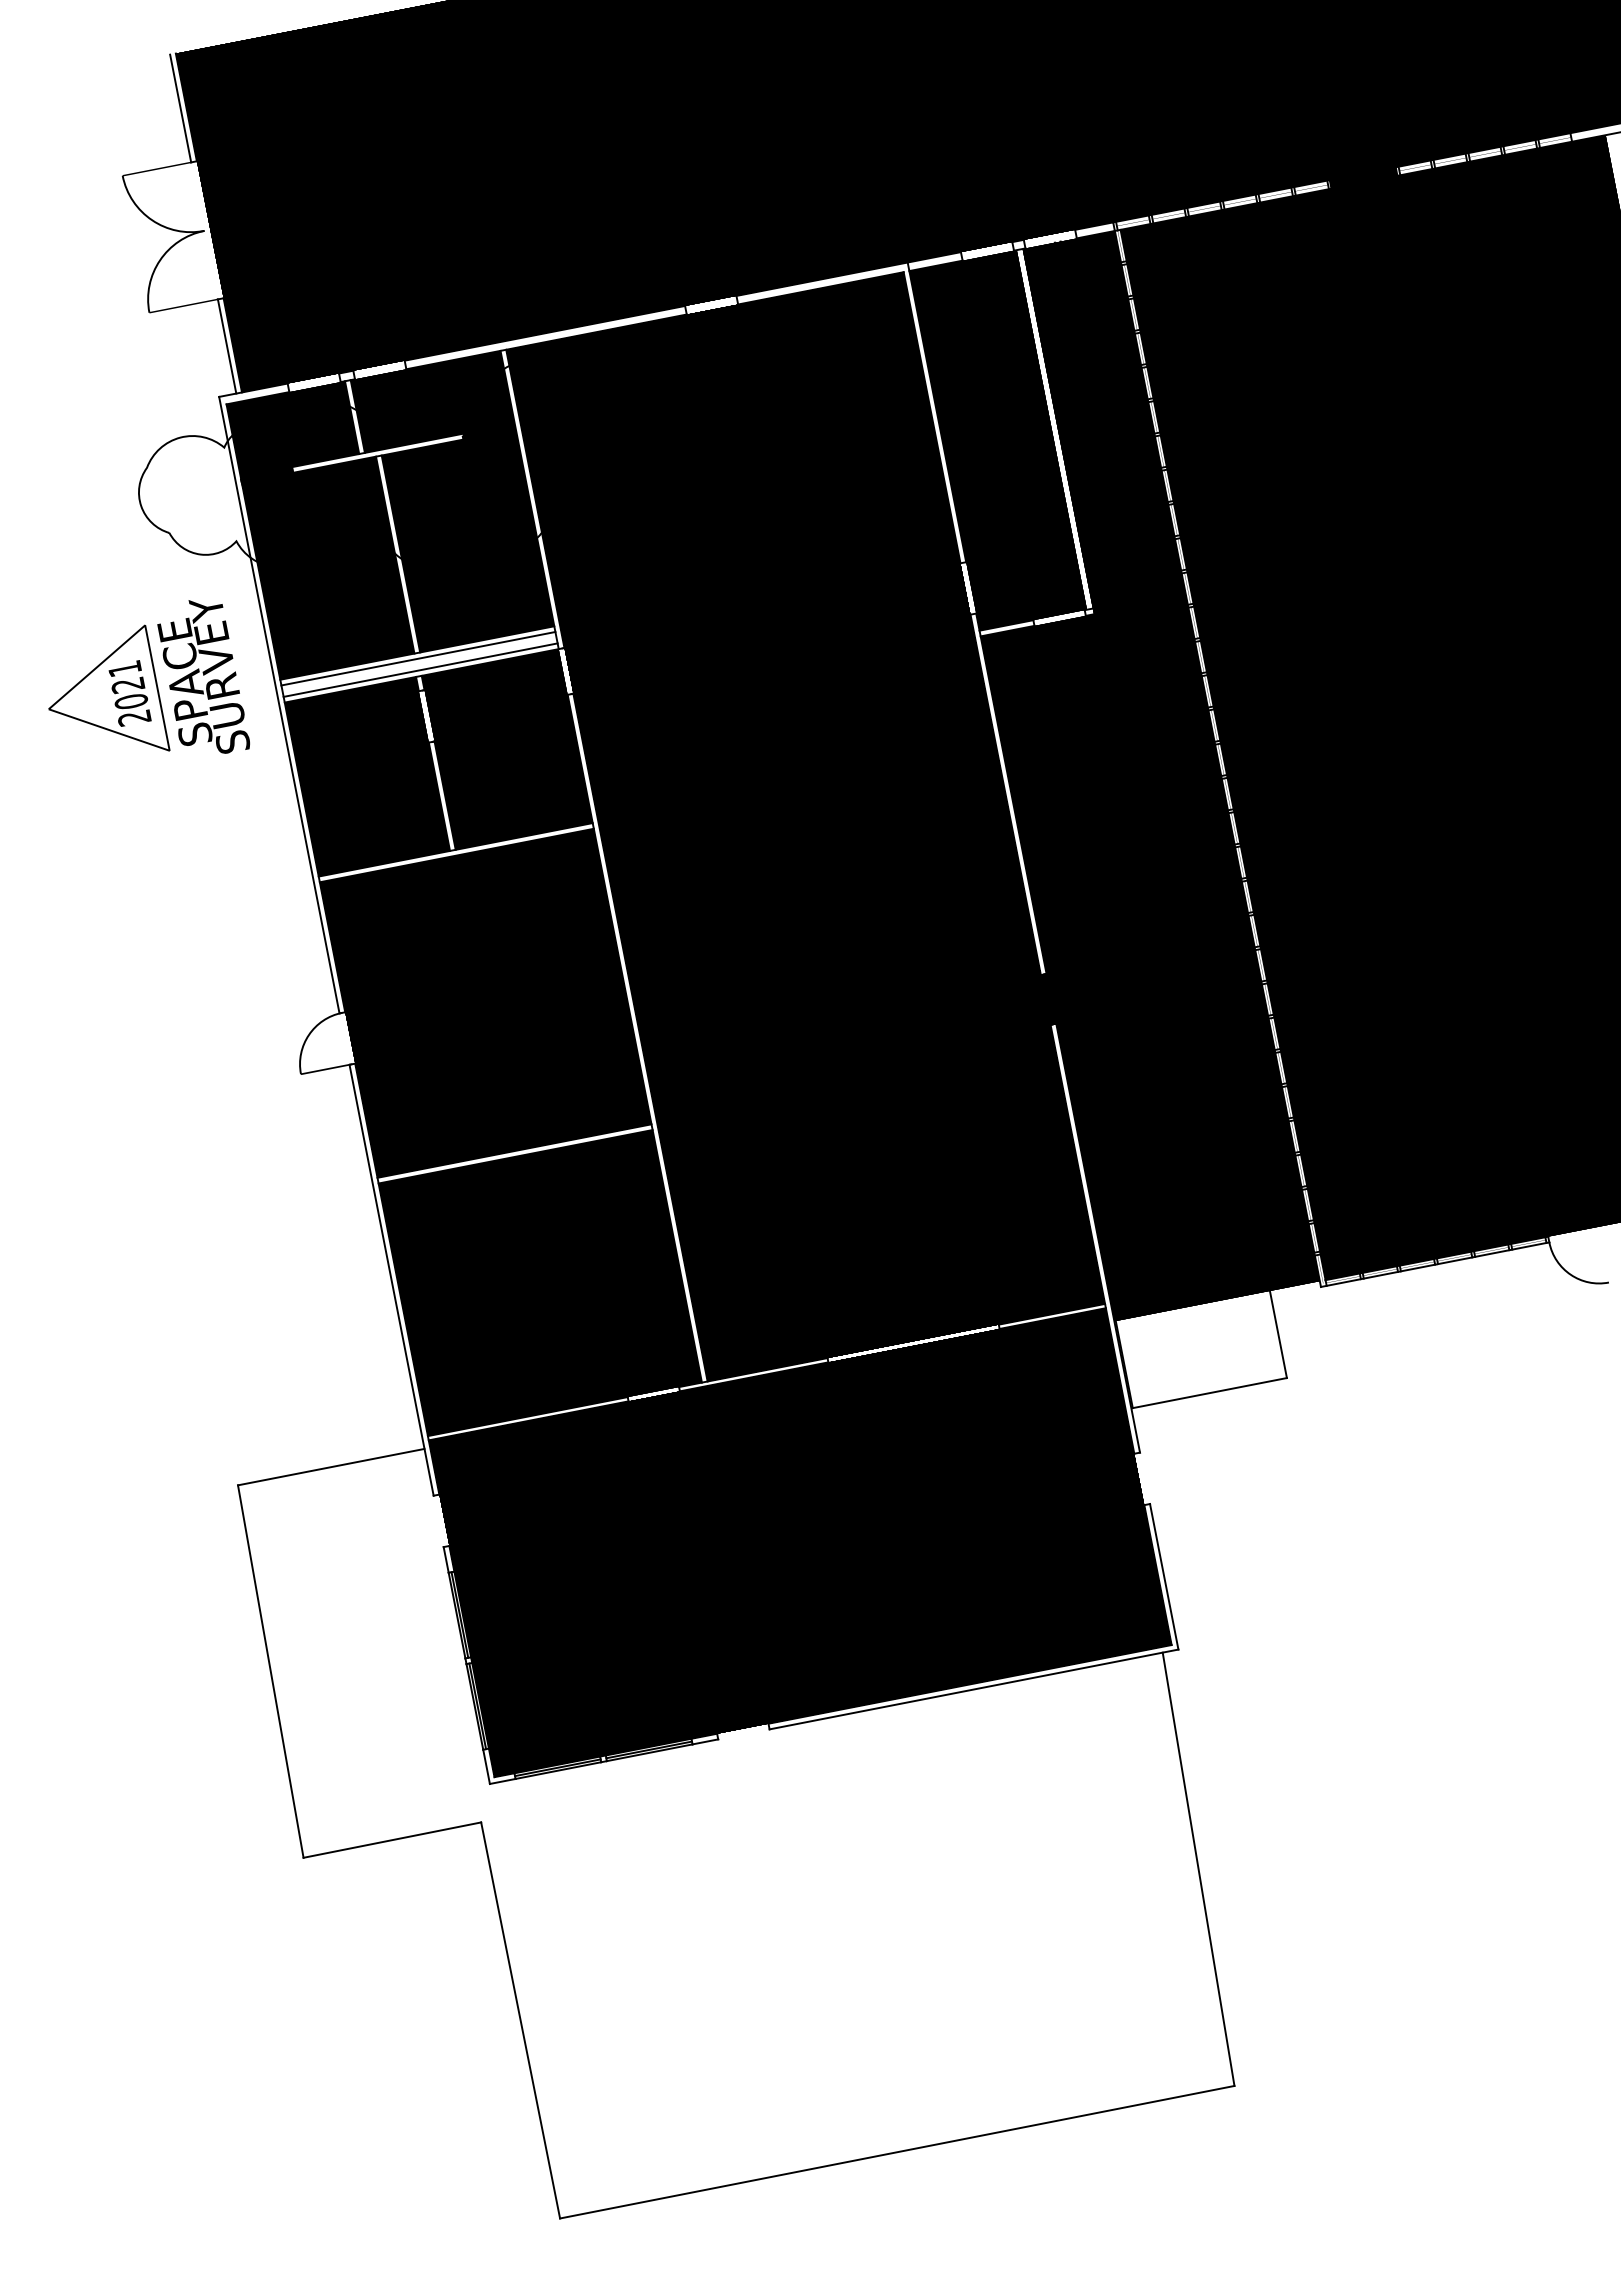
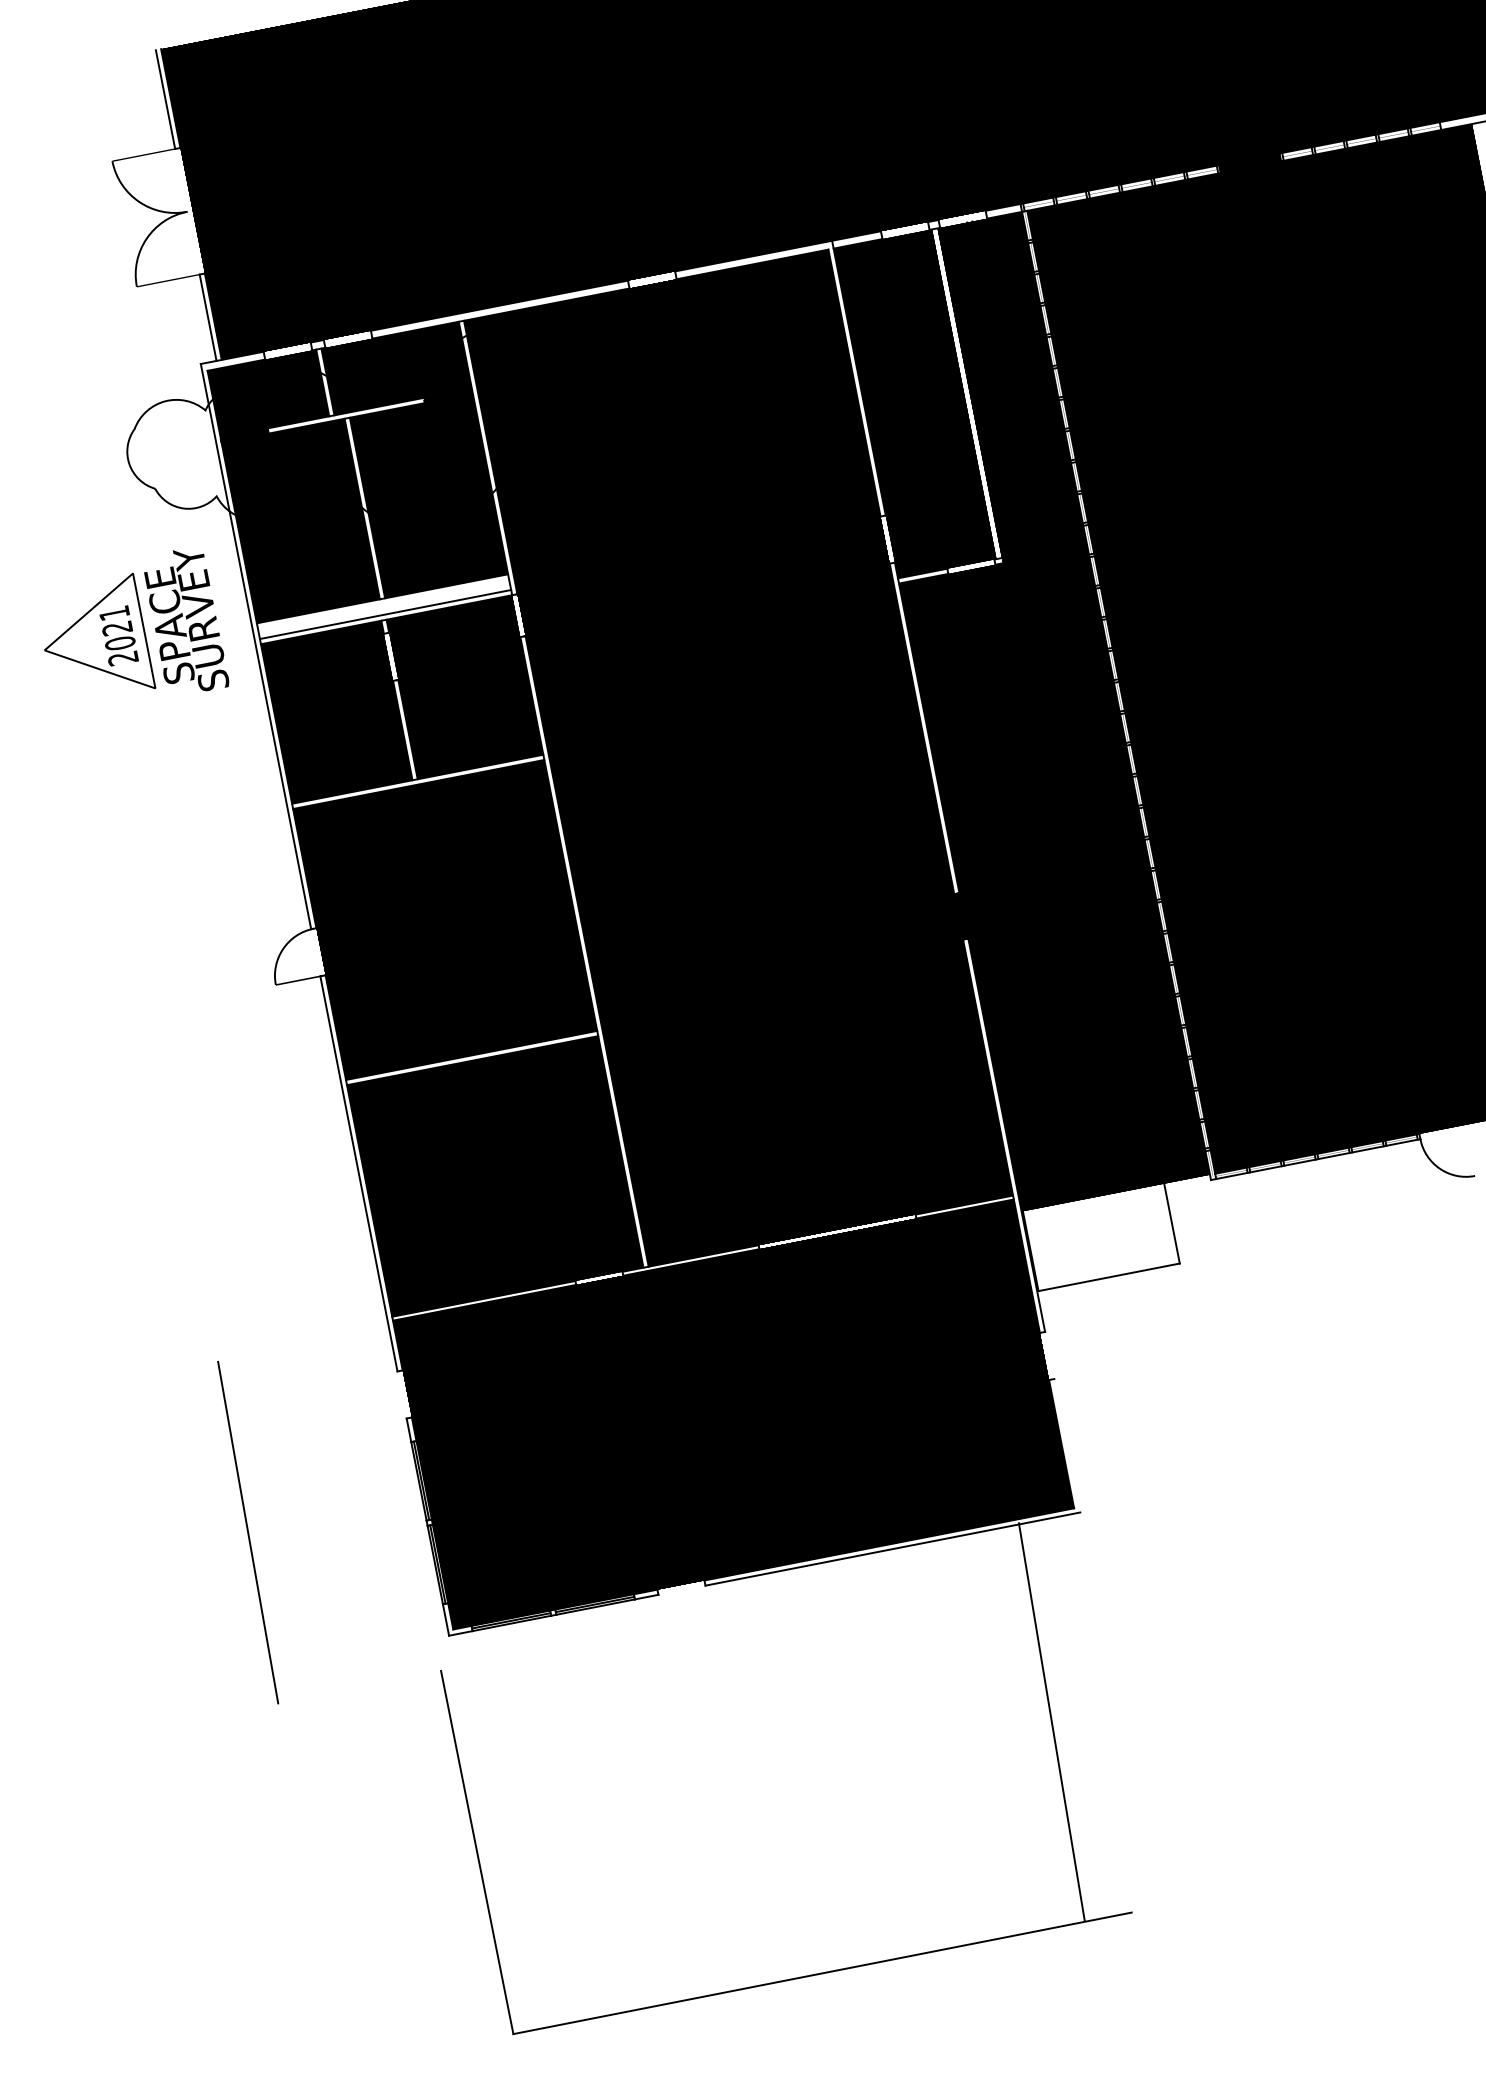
line: (418, 658) -> (383, 603), removed
line: (331, 1466) -> (303, 1344), removed
line: (1164, 1576) -> (1067, 1445), removed
line: (392, 1839) -> (359, 1686), removed
line: (1198, 1868) -> (1051, 1721), moved

